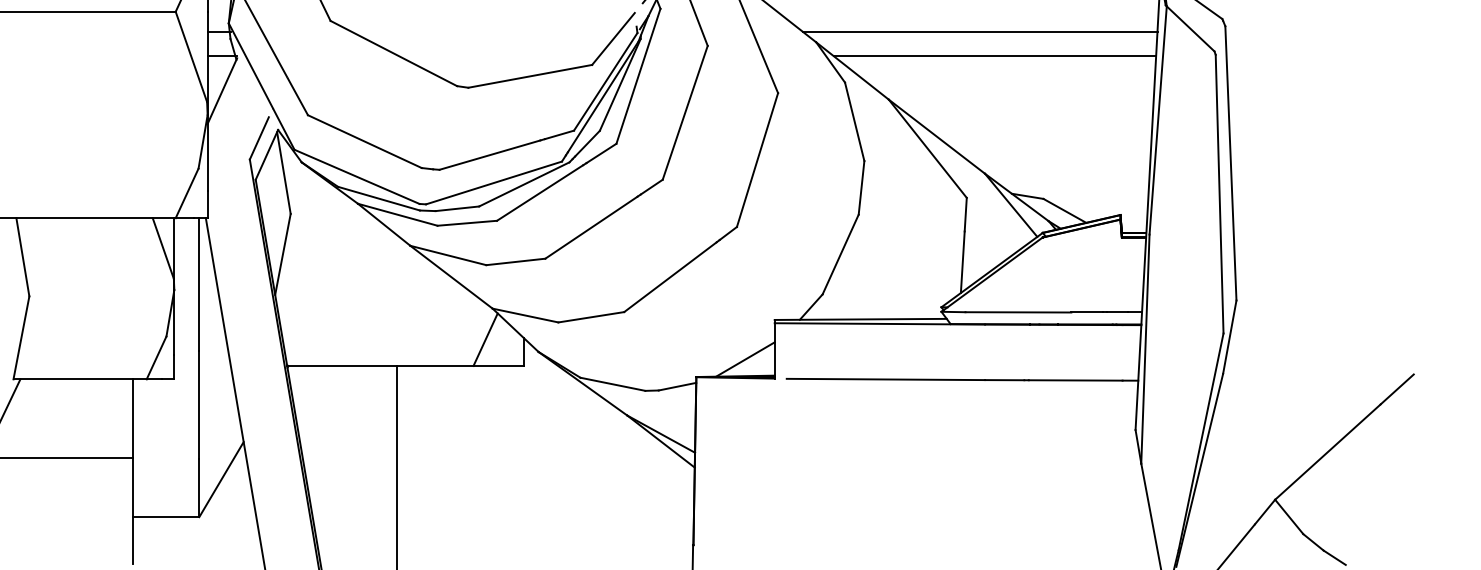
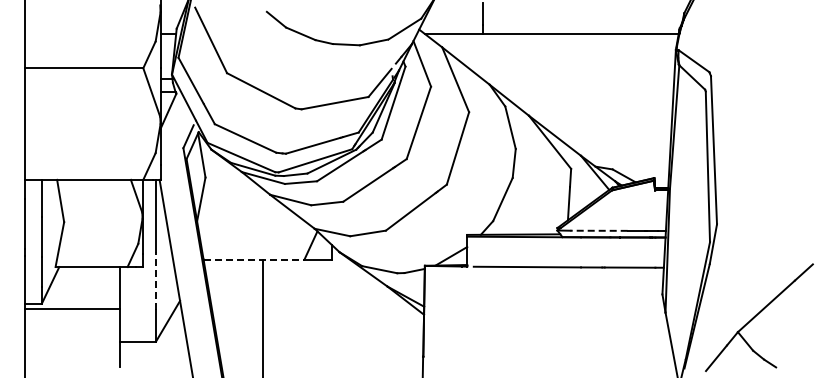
line: (980, 30) -> (578, 78), removed
line: (995, 56) -> (586, 92), removed
line: (1019, 311) -> (599, 230), solid -> dashed
line: (381, 365) -> (254, 259), solid -> dashed
line: (200, 404) -> (156, 280), solid -> dashed

